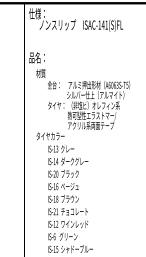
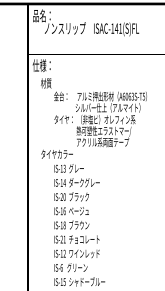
text: (34, 13) -> (39, 15), 仕様： -> 品名：
text: (34, 57) -> (39, 65), 品名： -> 仕様：

